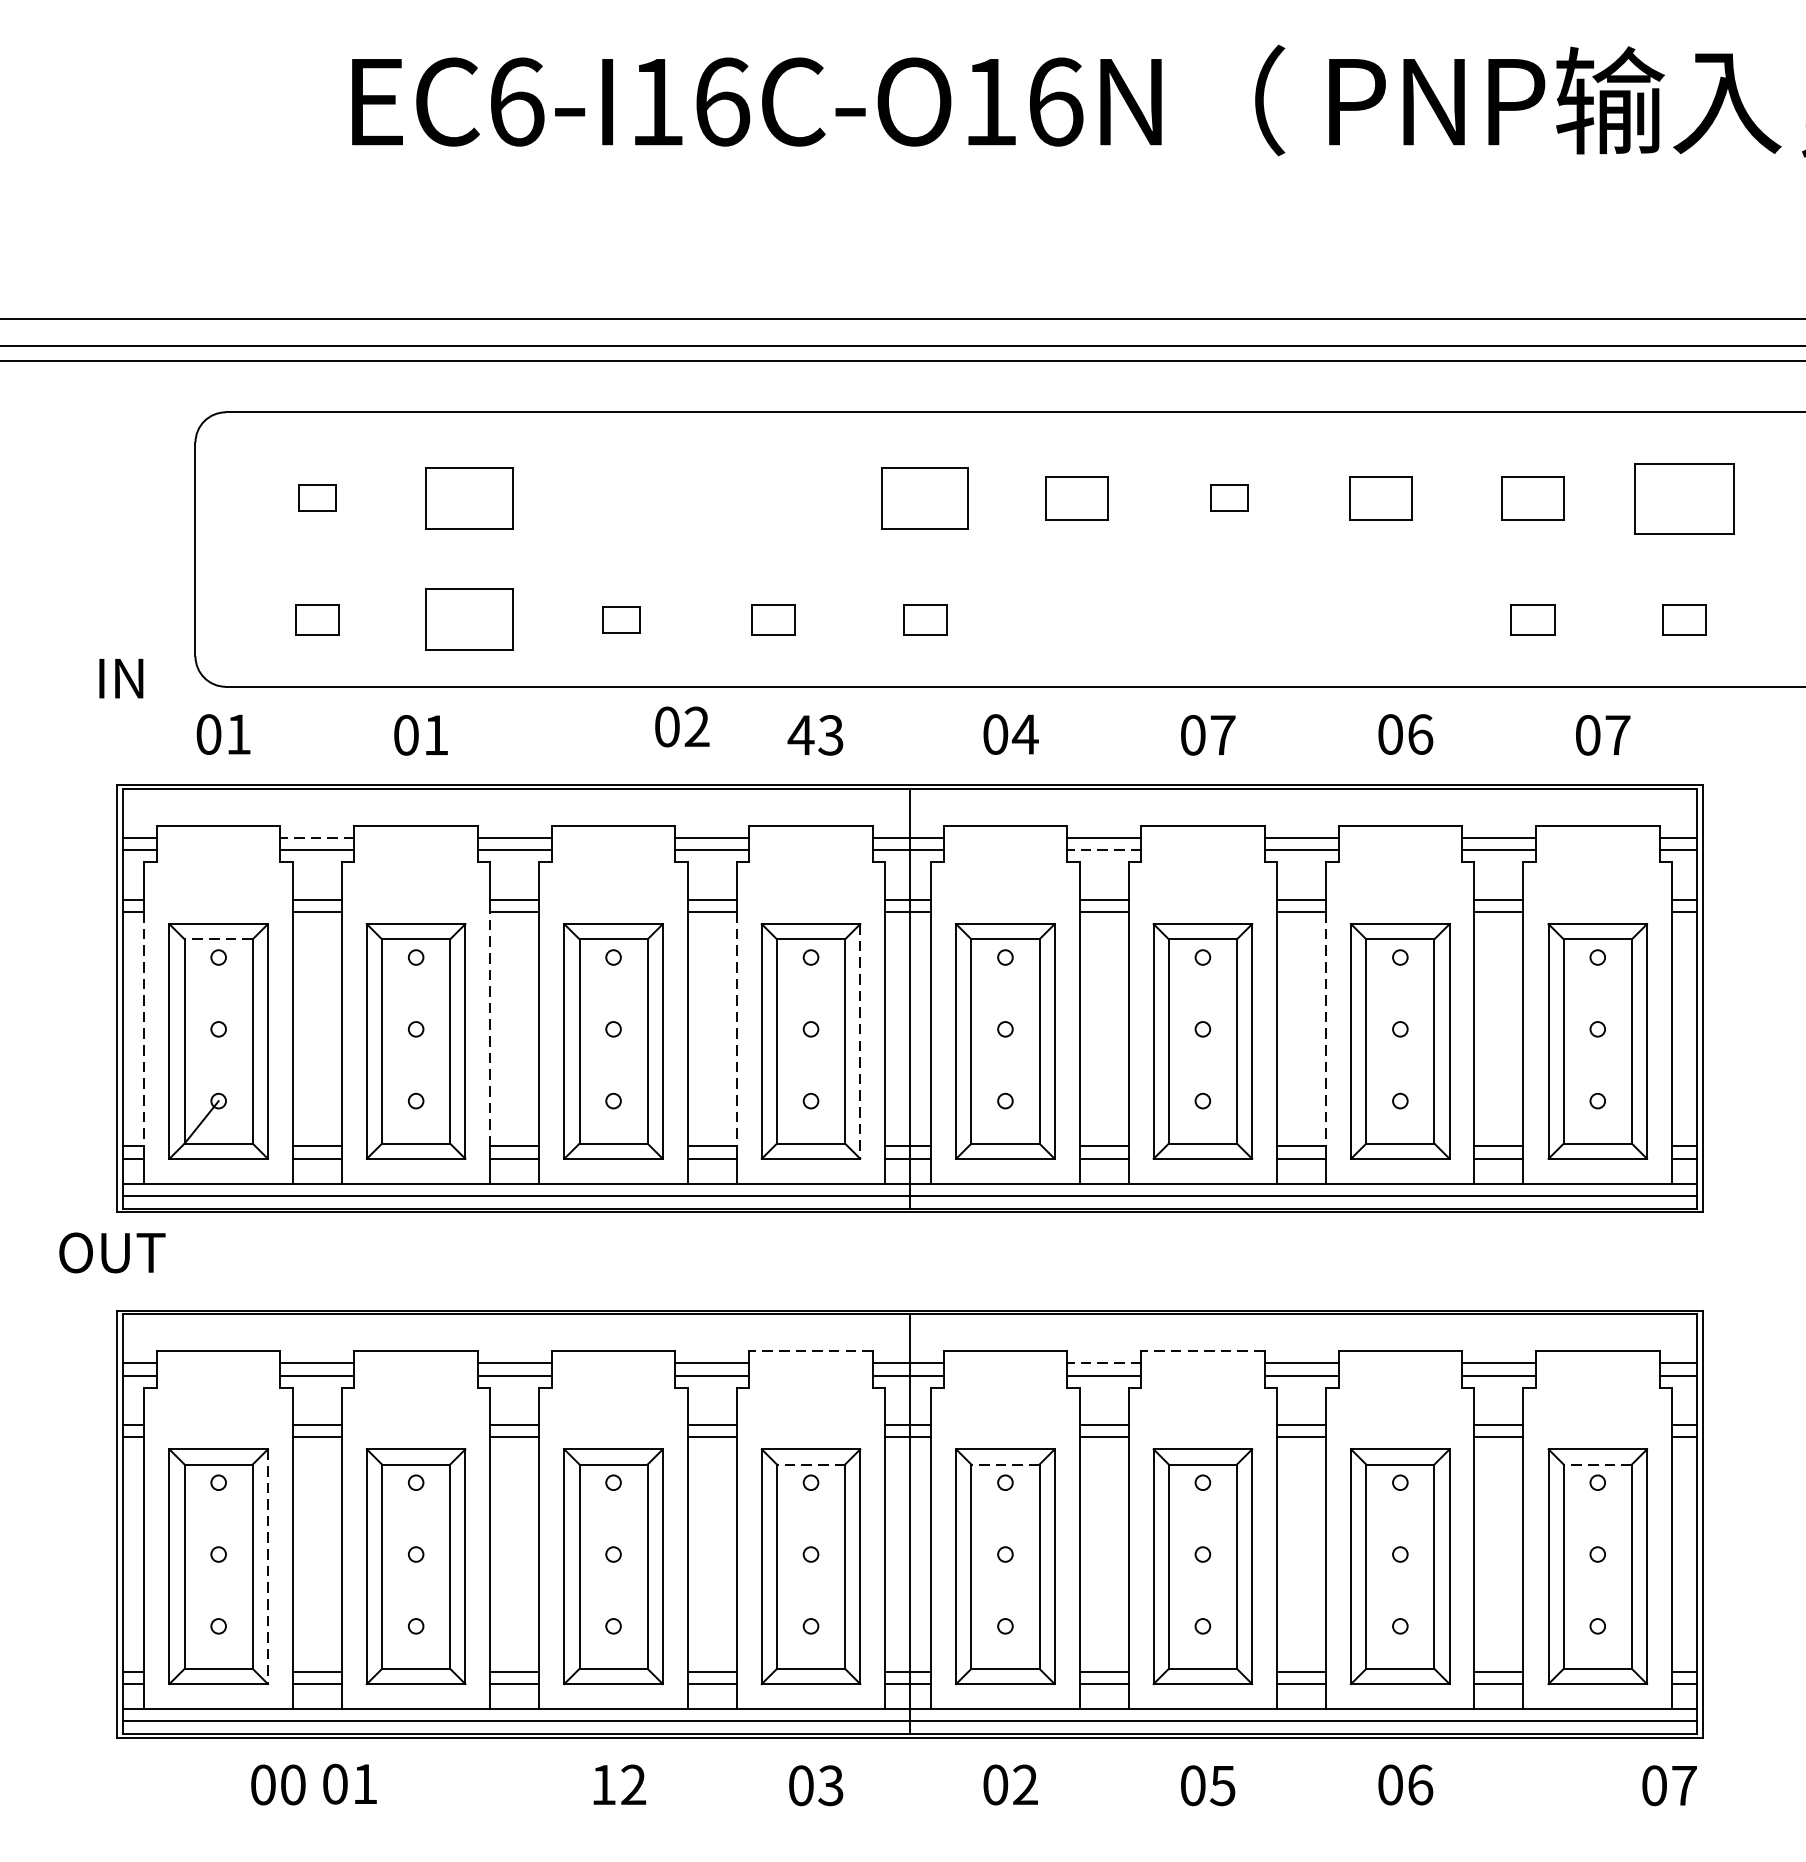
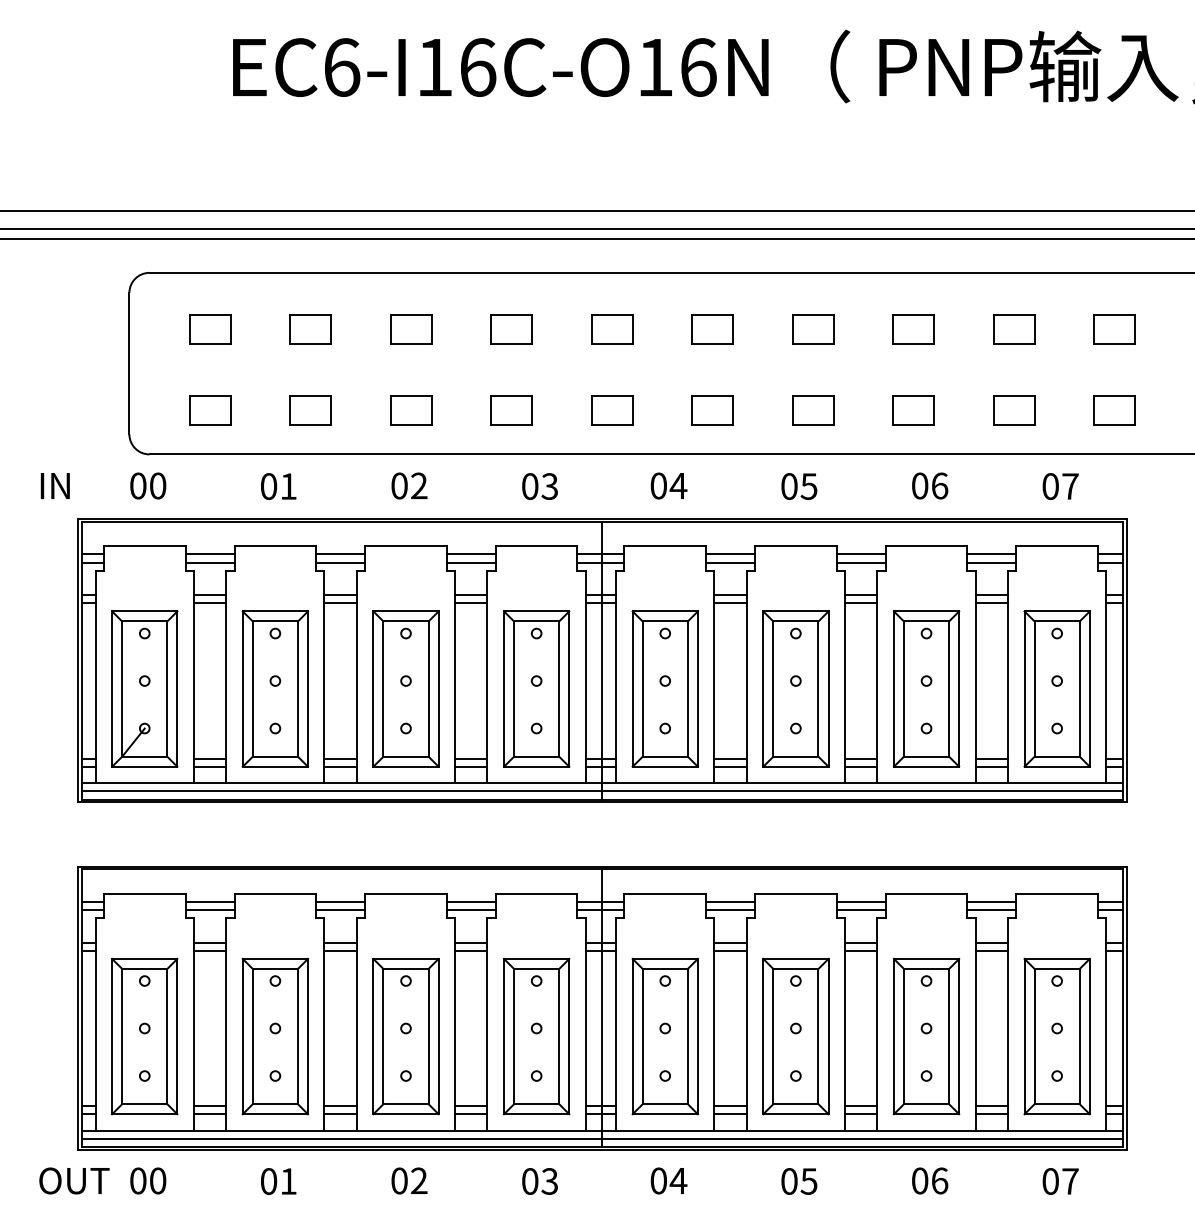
part: (318, 497) -> (210, 329), size x1.67
part: (469, 497) -> (310, 329), size x0.71
part: (621, 497) -> (411, 329), added
part: (773, 497) -> (511, 329), added
part: (925, 497) -> (612, 329), size x0.71
part: (1229, 497) -> (813, 329), size x1.67
part: (1684, 497) -> (1114, 329), size x0.62
part: (318, 620) -> (210, 410), size x1.43
part: (469, 620) -> (310, 410), size x0.71
part: (621, 620) -> (411, 410), size x1.67
part: (773, 620) -> (511, 410), size x1.43
part: (925, 620) -> (612, 410), size x1.43
part: (1076, 620) -> (712, 410), added
part: (1229, 620) -> (813, 410), added
part: (1380, 620) -> (913, 410), added
part: (1533, 620) -> (1014, 410), size x1.43
part: (1684, 620) -> (1114, 410), size x1.43
text: (120, 677) -> (54, 485), moved
text: (682, 726) -> (409, 485), moved
text: (239, 733) -> (158, 485), 01 -> 00
text: (800, 735) -> (529, 486), 43 -> 03
text: (1221, 735) -> (808, 486), 07 -> 05
line: (316, 838) -> (209, 554), dashed -> solid
line: (1104, 850) -> (730, 562), dashed -> solid
line: (218, 939) -> (144, 621), dashed -> solid
line: (144, 1030) -> (95, 681), dashed -> solid
line: (490, 1030) -> (324, 681), dashed -> solid
line: (736, 1030) -> (487, 681), dashed -> solid
line: (1326, 1030) -> (877, 681), dashed -> solid
line: (860, 1042) -> (569, 689), dashed -> solid
text: (112, 1252) -> (74, 1180), moved
line: (810, 1350) -> (536, 893), dashed -> solid
line: (1202, 1350) -> (795, 893), dashed -> solid
line: (1104, 1362) -> (730, 901), dashed -> solid
line: (810, 1463) -> (536, 968), dashed -> solid
line: (1005, 1463) -> (665, 968), dashed -> solid
line: (1598, 1463) -> (1057, 968), dashed -> solid
line: (268, 1566) -> (177, 1036), dashed -> solid
text: (278, 1784) -> (148, 1180), moved
text: (349, 1784) -> (278, 1181), moved
text: (603, 1784) -> (399, 1180), 12 -> 02
text: (1025, 1784) -> (678, 1180), 02 -> 04
text: (1669, 1785) -> (1060, 1181), moved

